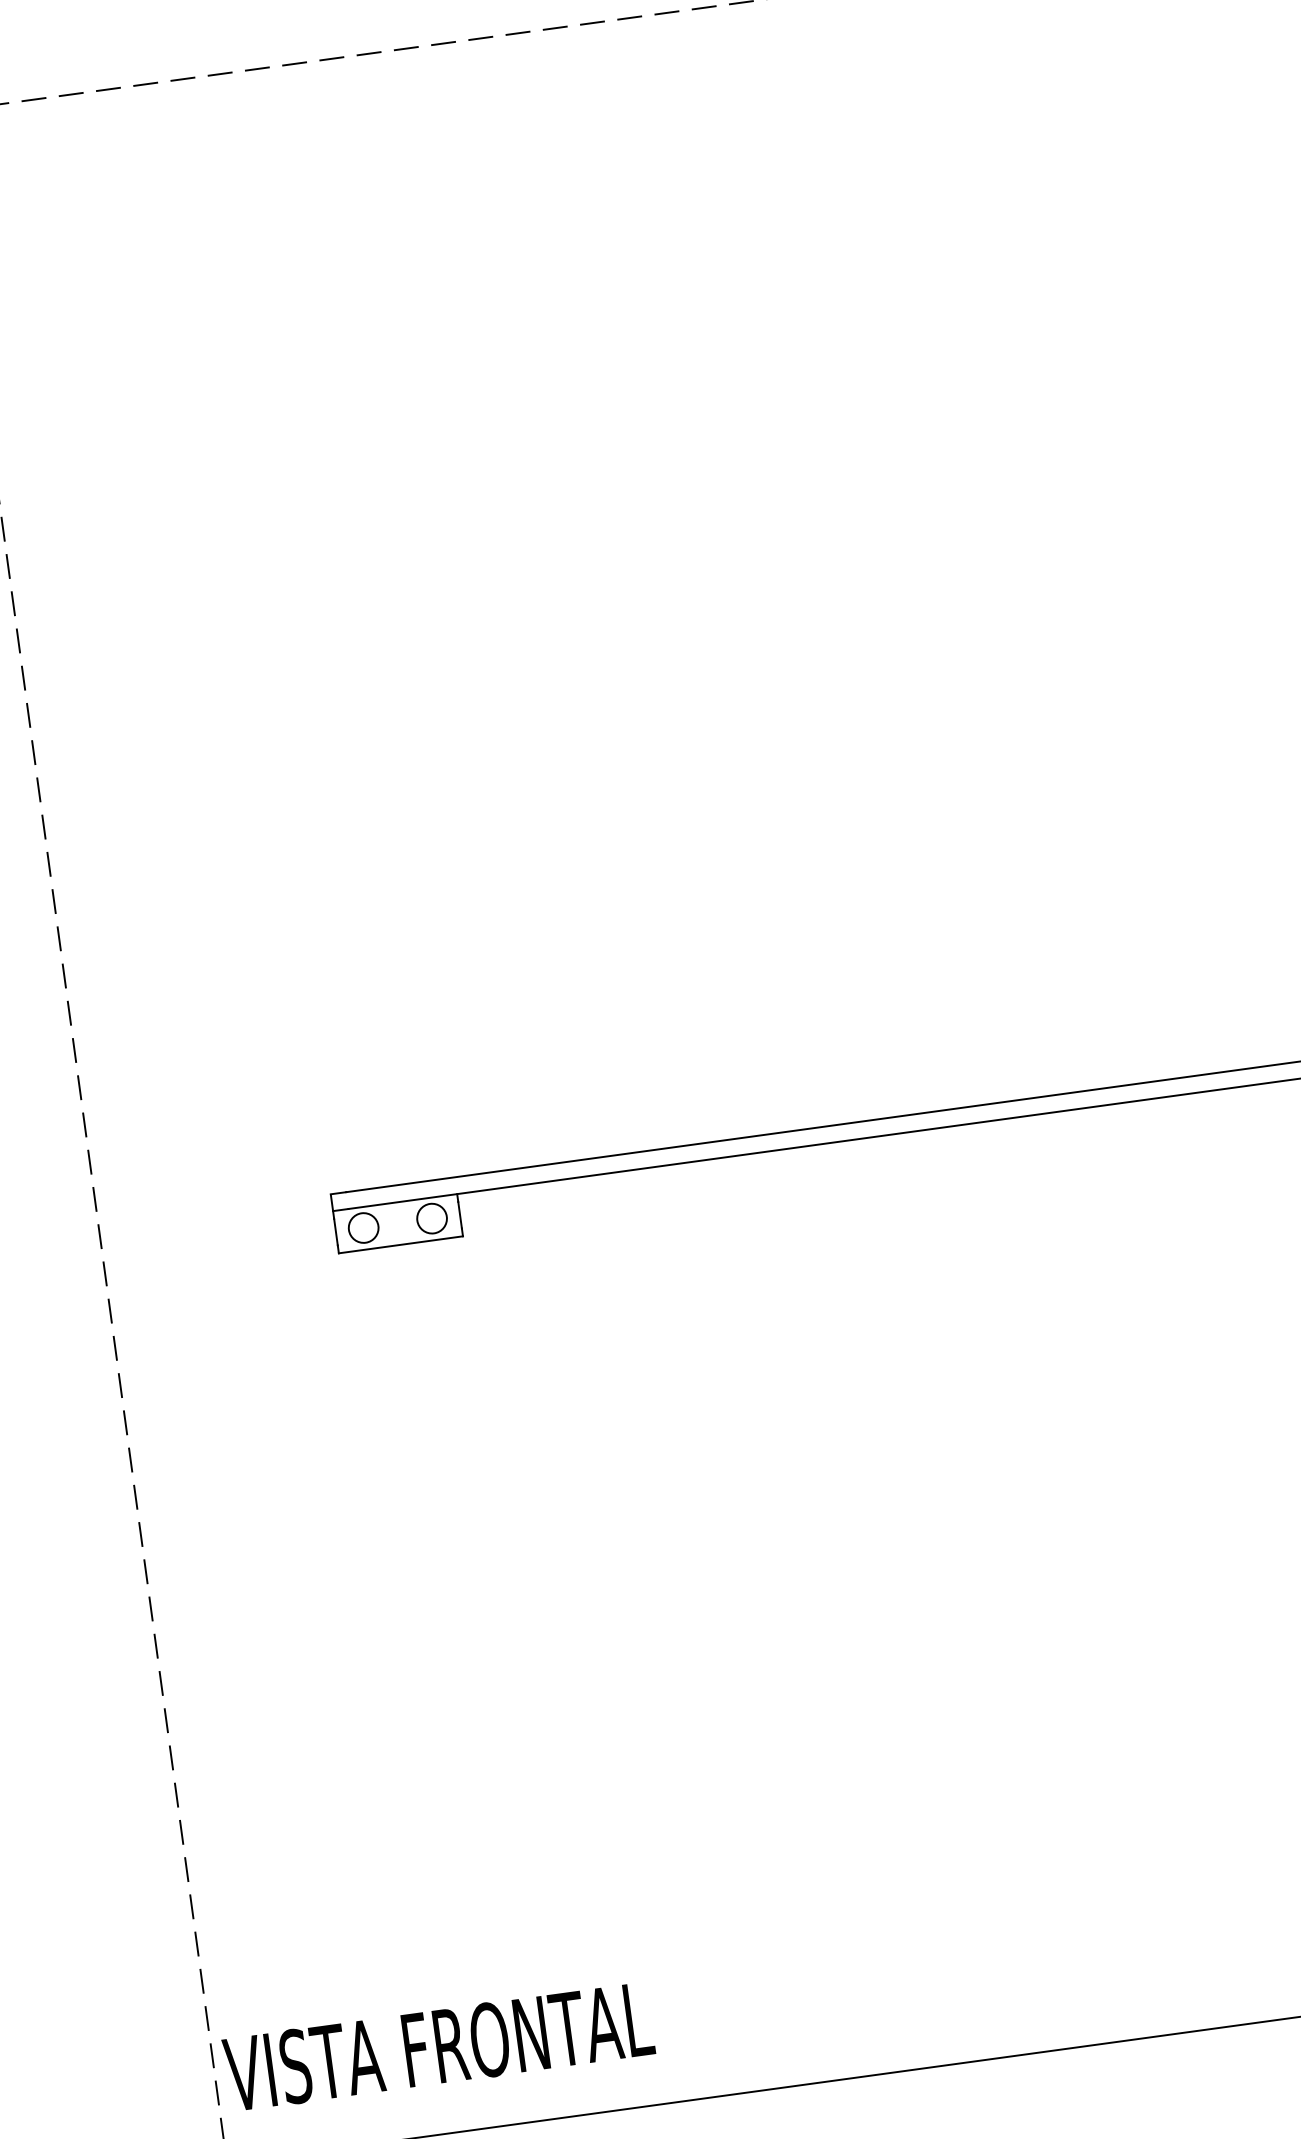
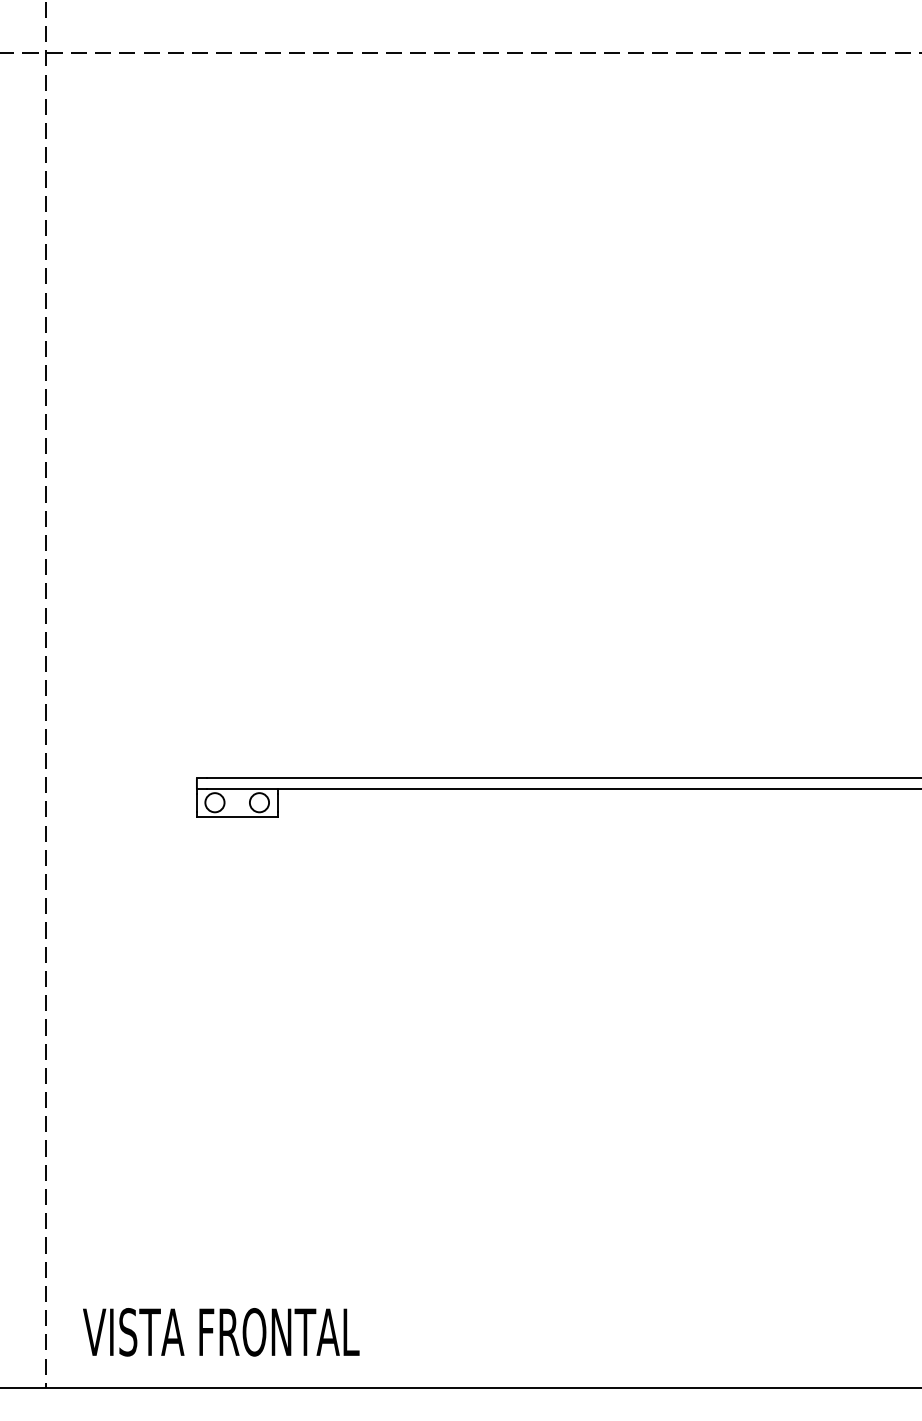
text: (439, 2047) -> (221, 1332), moved

